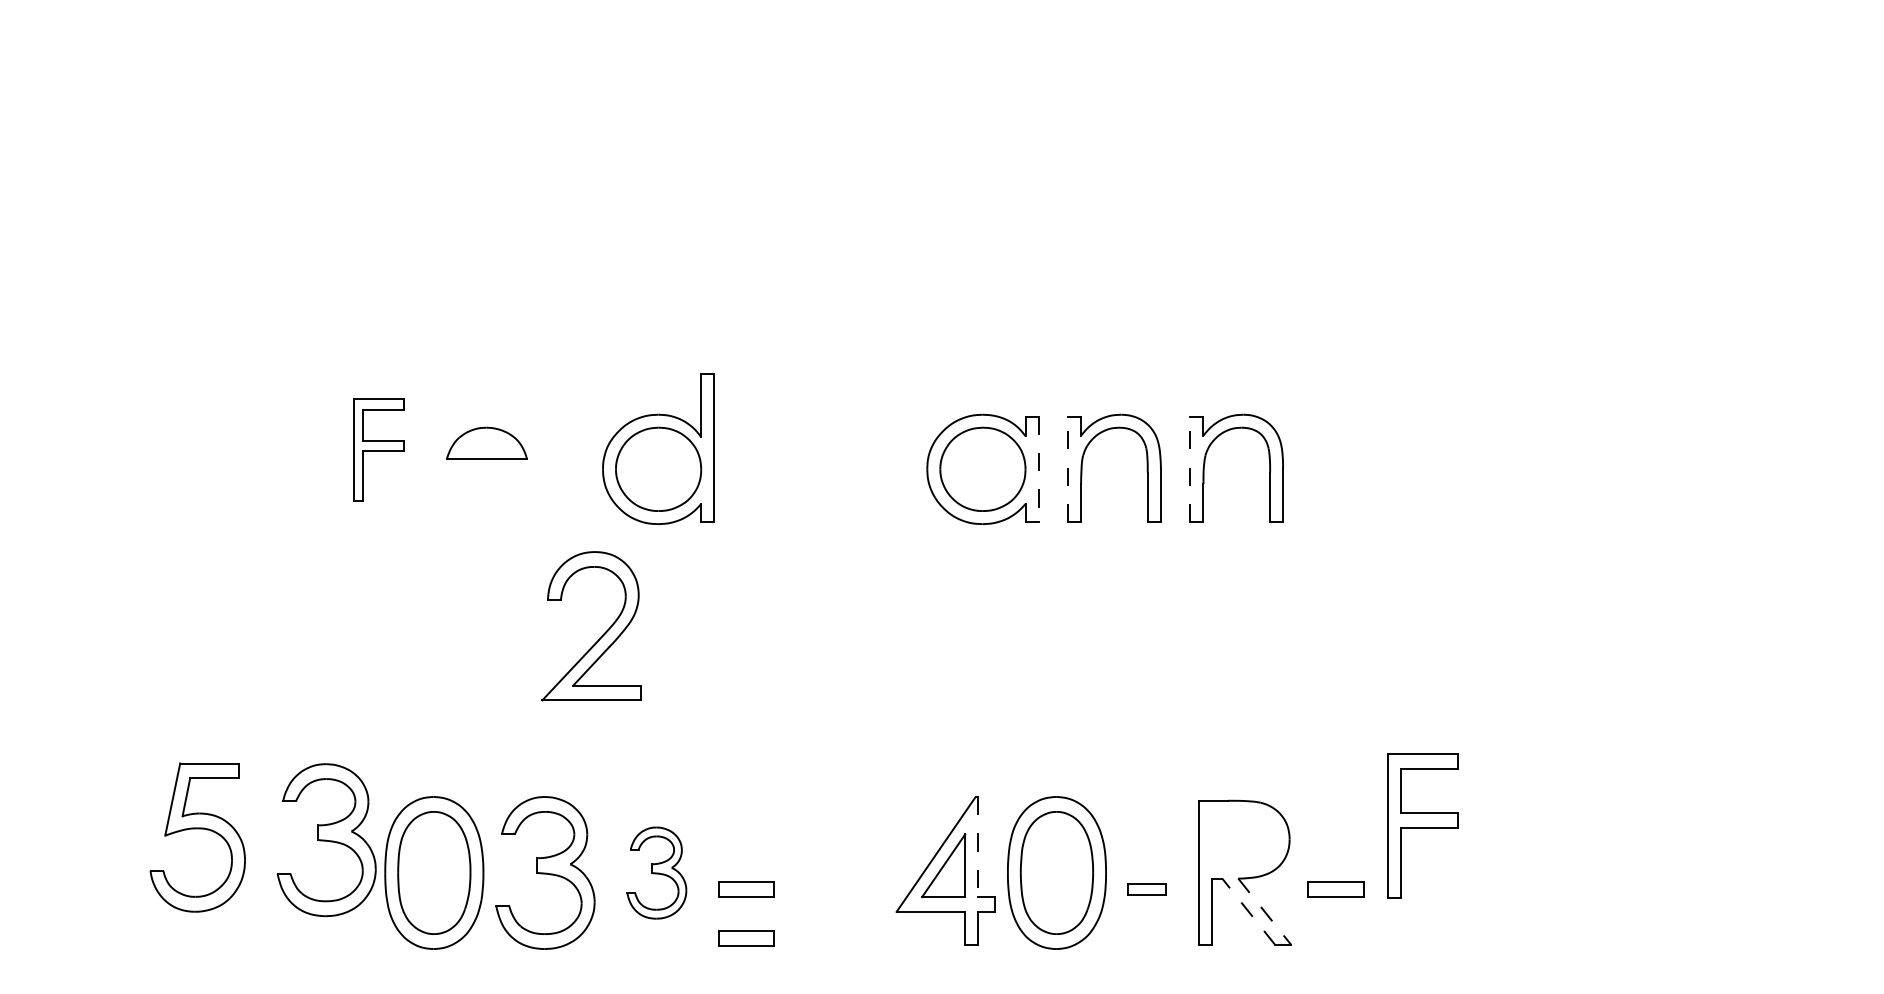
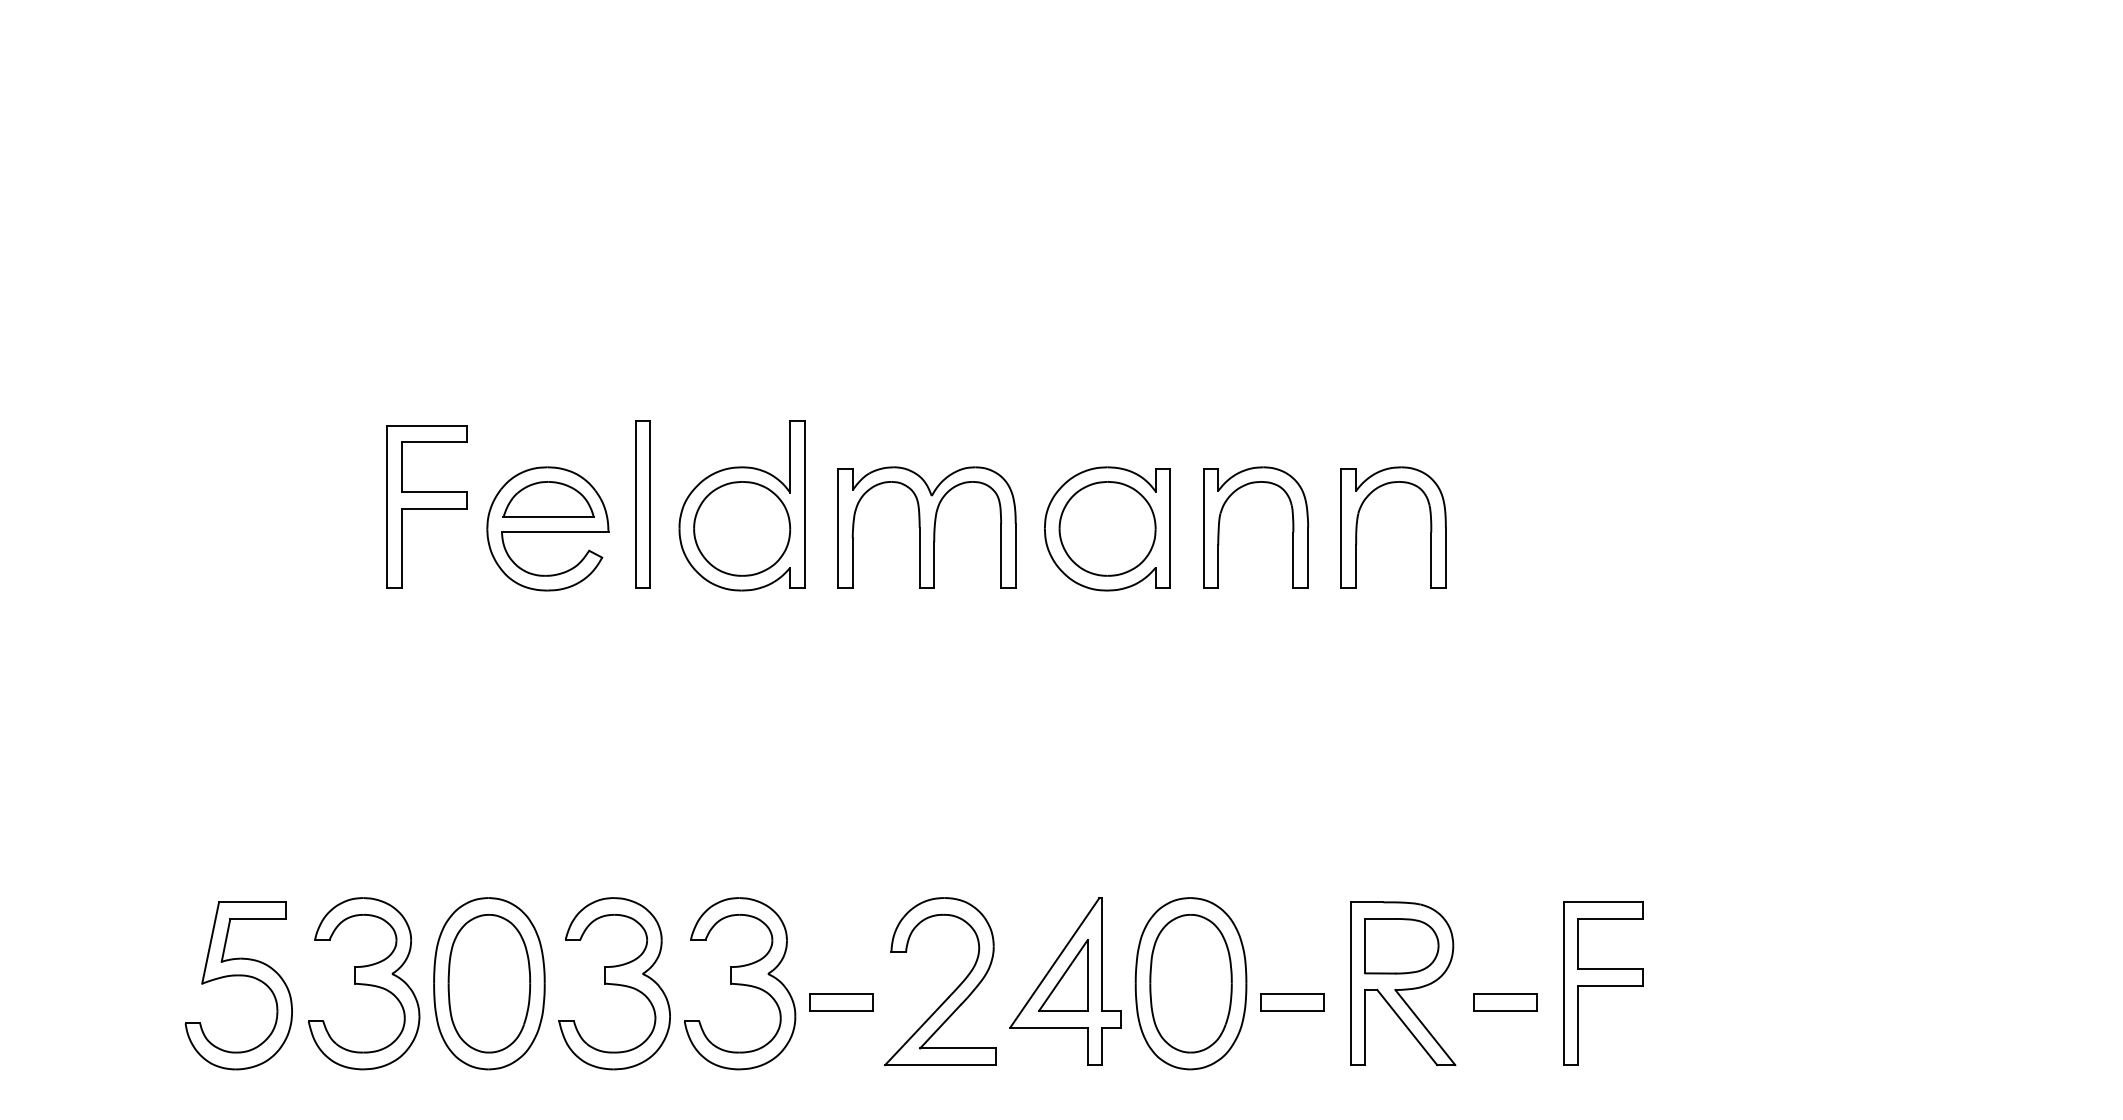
part: (570, 447) -> (642, 504), added
part: (378, 449) -> (426, 506), size x1.43
part: (822, 468) -> (926, 527), added
part: (485, 469) -> (547, 528), added
line: (1038, 469) -> (1170, 528), dashed -> solid
line: (1068, 469) -> (1203, 528), dashed -> solid
line: (1190, 469) -> (1341, 528), dashed -> solid
part: (603, 634) -> (953, 990), moved
part: (1422, 825) -> (1603, 983), moved
part: (197, 829) -> (238, 976), moved
part: (327, 839) -> (364, 983), moved
part: (1243, 839) -> (1401, 946), added
line: (978, 847) -> (1102, 954), dashed -> solid
part: (657, 872) -> (740, 983), size x1.67
part: (1146, 889) -> (1292, 1002), size x1.43
line: (1248, 911) -> (1406, 1027), dashed -> solid
line: (1265, 911) -> (1425, 1027), dashed -> solid
part: (746, 938) -> (841, 1057), removed

